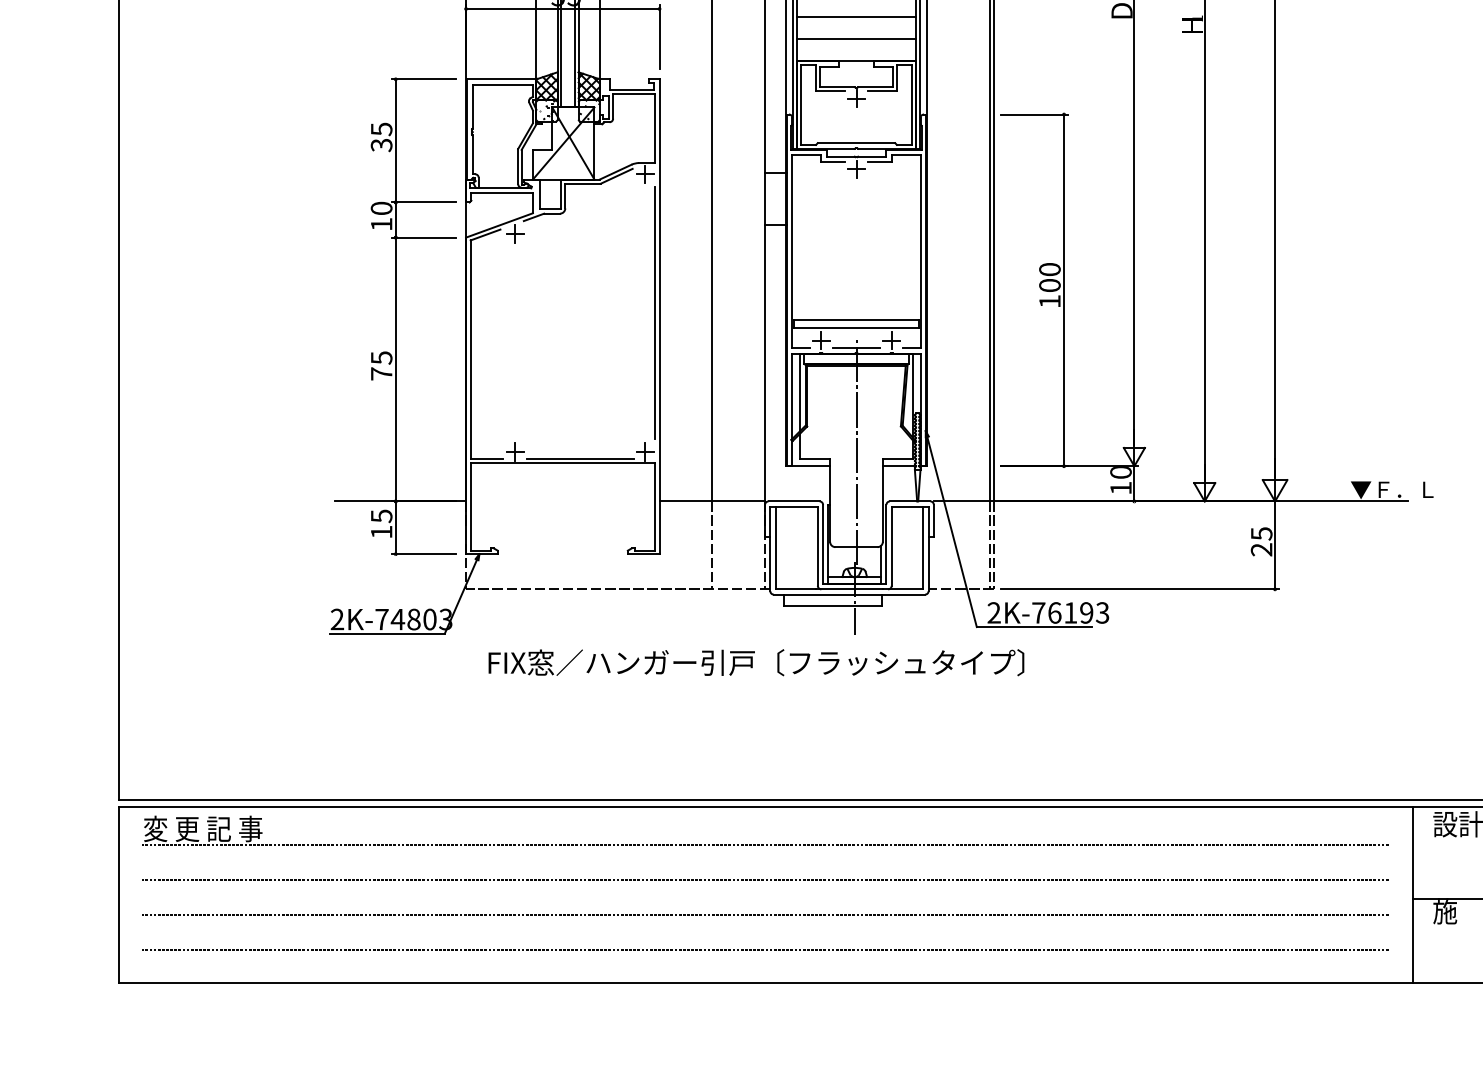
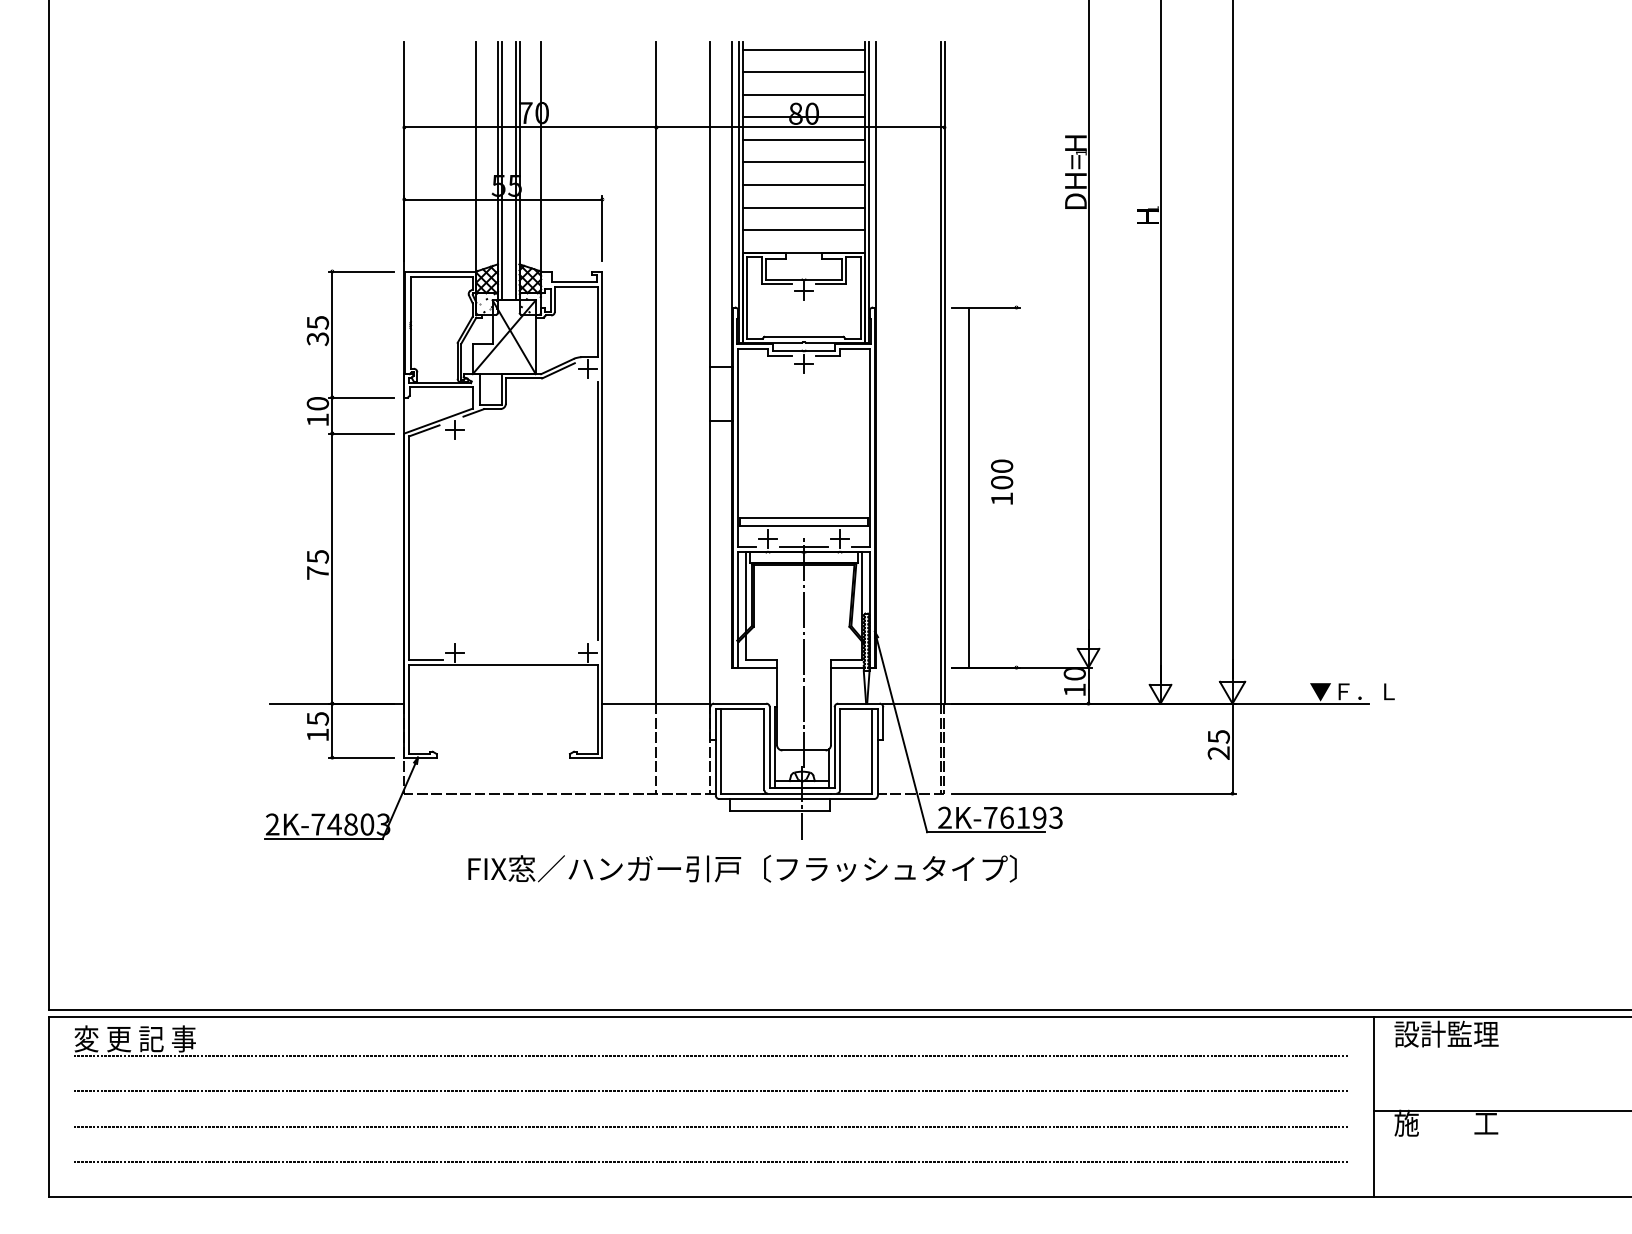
line: (1064, 290) -> (968, 487), moved
line: (580, 459) -> (521, 660), removed
text: (756, 662) -> (742, 868), moved

